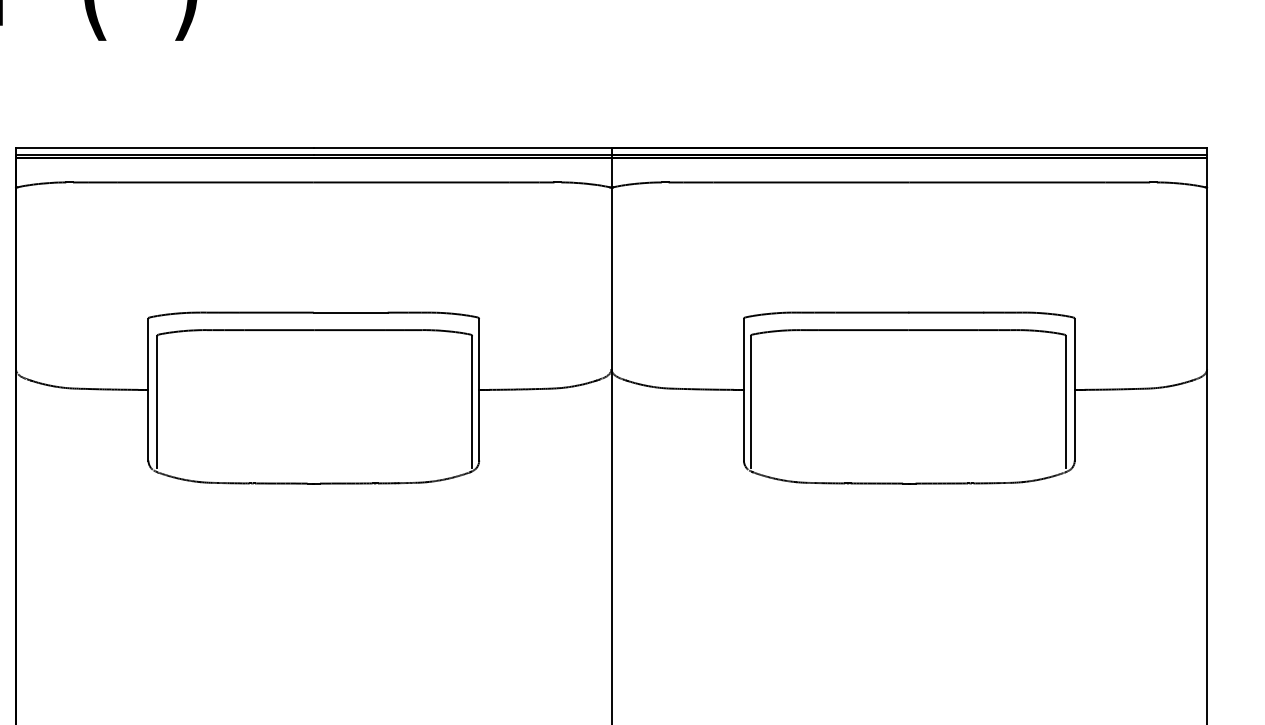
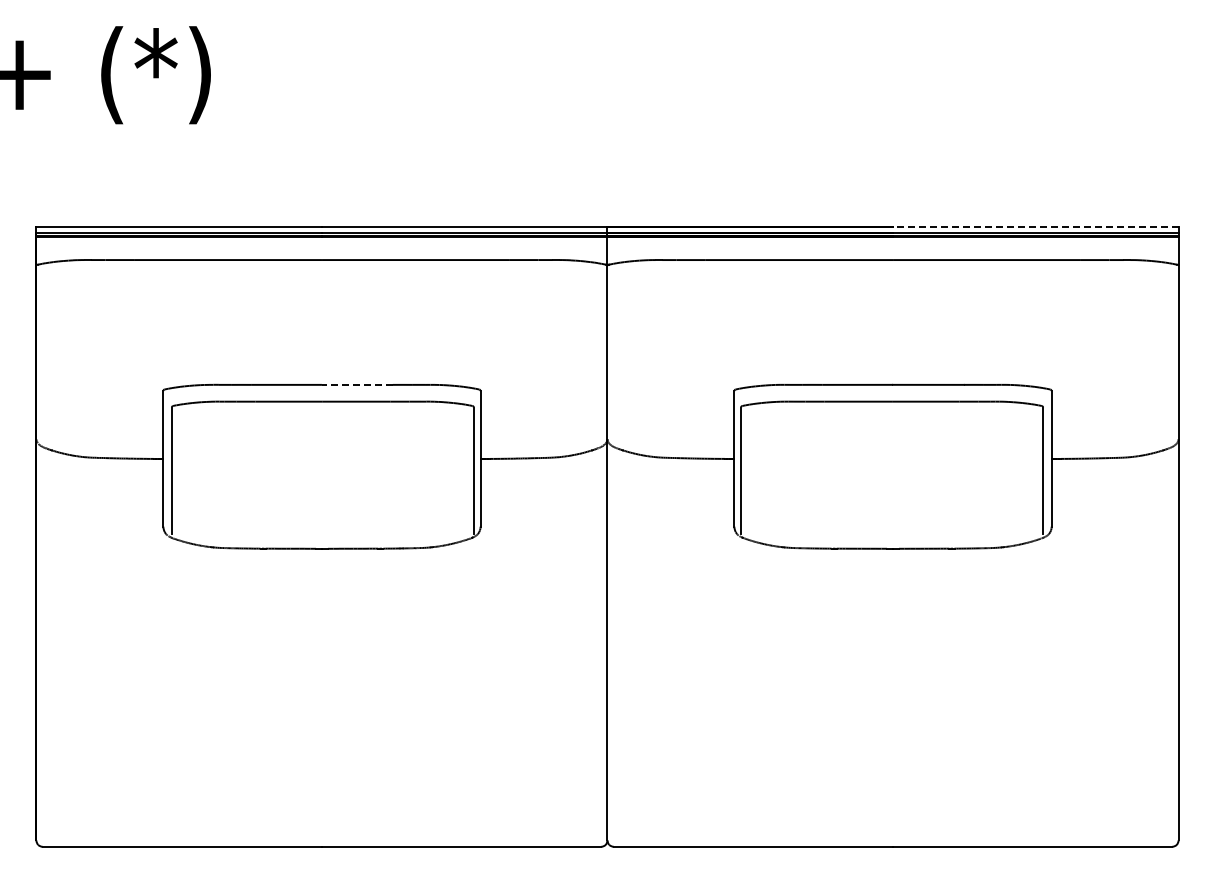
line: (1057, 148) -> (1035, 227), solid -> dashed
line: (349, 312) -> (356, 384), solid -> dashed

